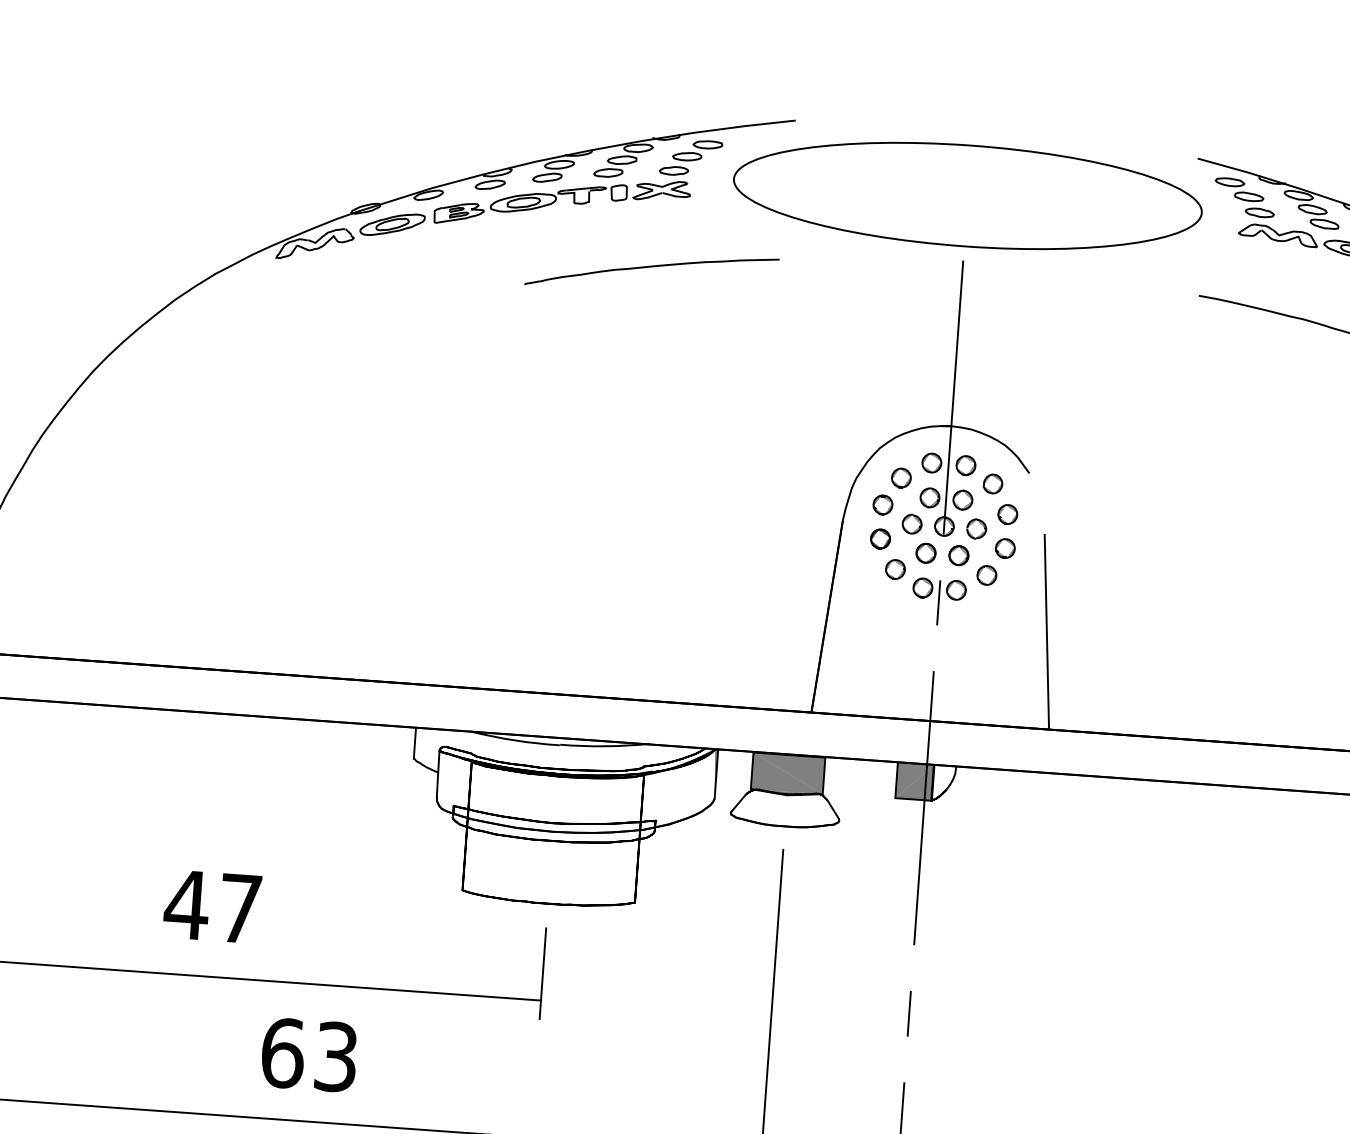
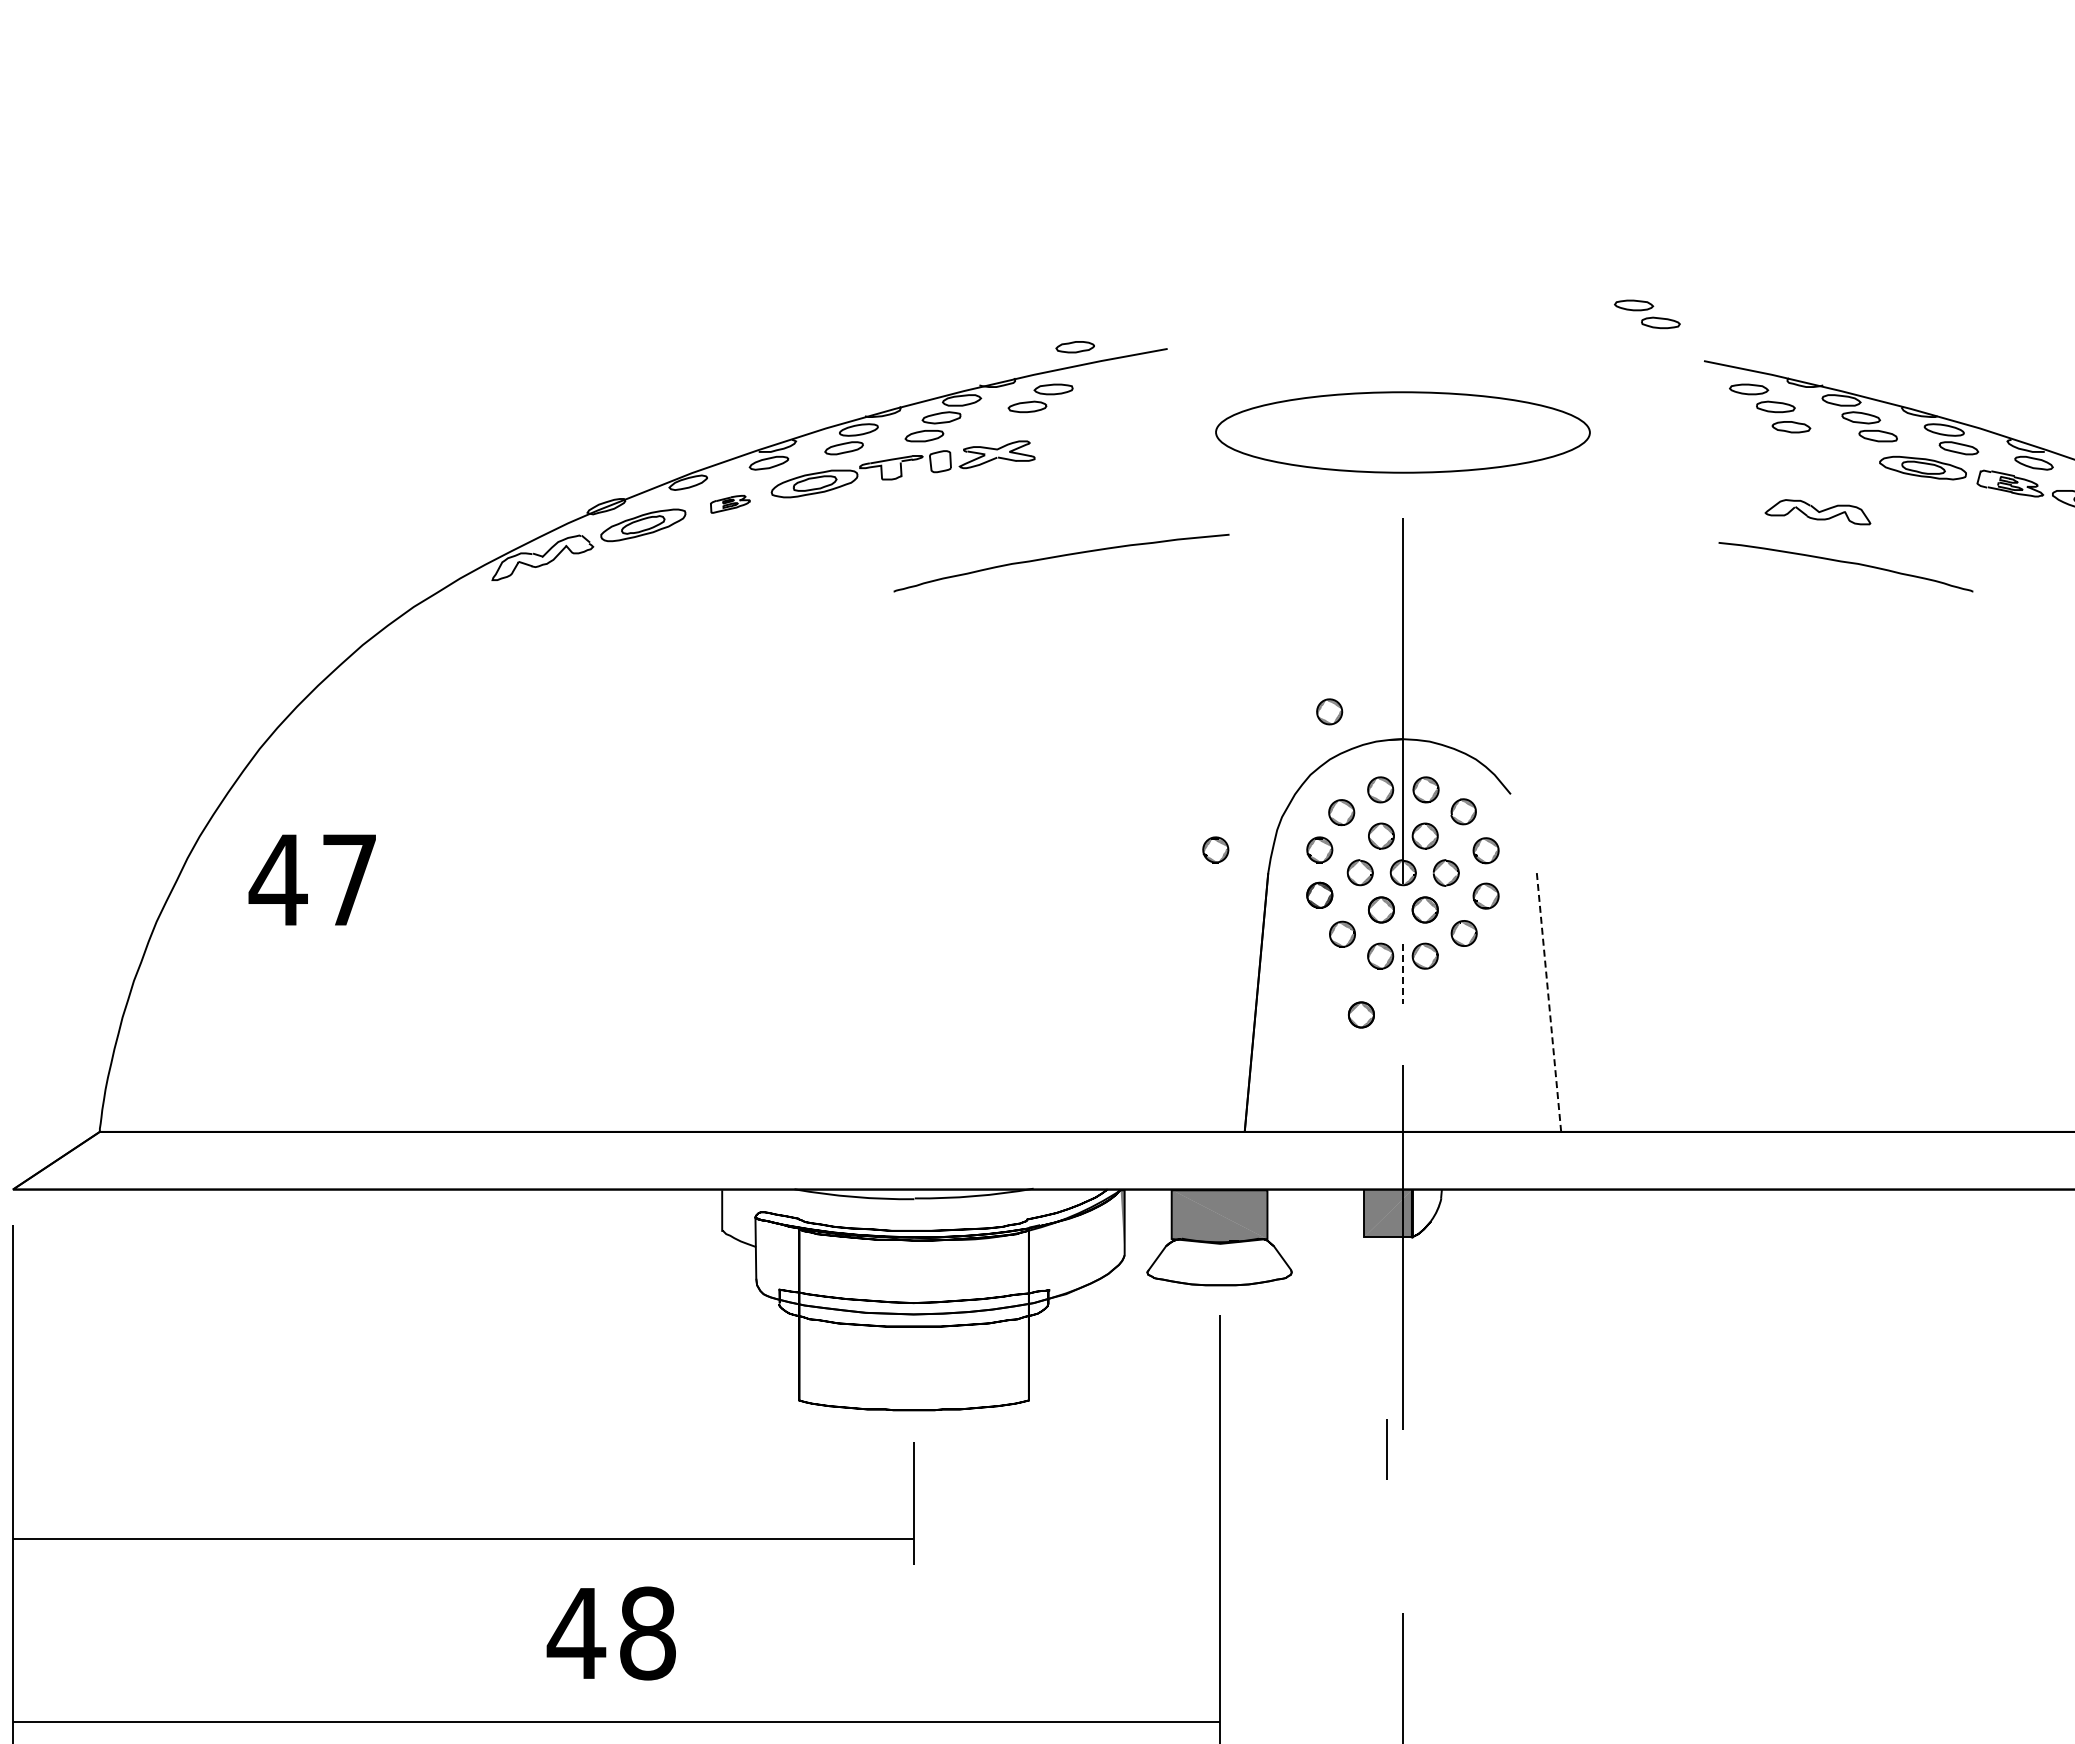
part: (1157, 120) -> (1647, 314), added
part: (673, 171) -> (1074, 347), moved
part: (967, 195) -> (1402, 432), size x0.6
part: (459, 213) -> (730, 504), size x0.6
part: (1277, 235) -> (1817, 512), moved
curve: (650, 267) -> (1059, 557), moved
part: (897, 401) -> (1329, 711), added
part: (804, 498) -> (1215, 849), added
line: (938, 602) -> (1402, 974), solid -> dashed
part: (905, 630) -> (1361, 1014), added
line: (1047, 631) -> (1549, 1002), solid -> dashed
text: (211, 906) -> (311, 879), moved
line: (908, 1013) -> (1386, 1449), moved
text: (308, 1055) -> (610, 1633), 63 -> 48

